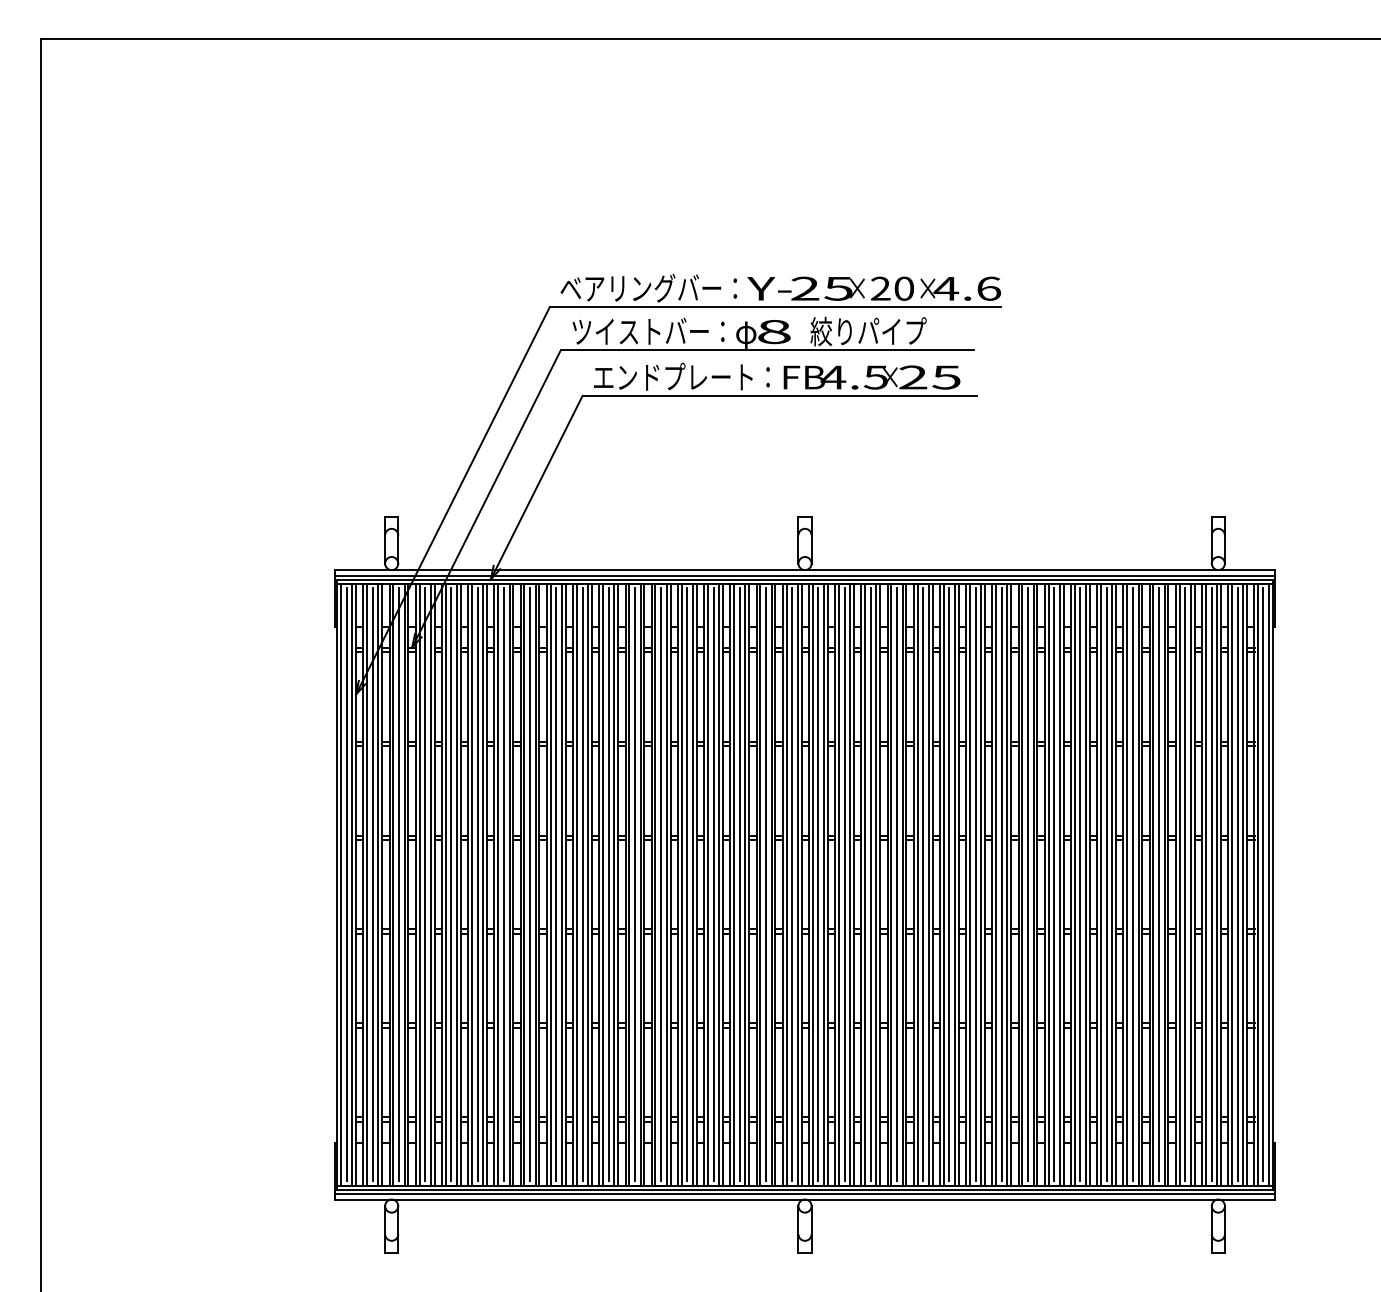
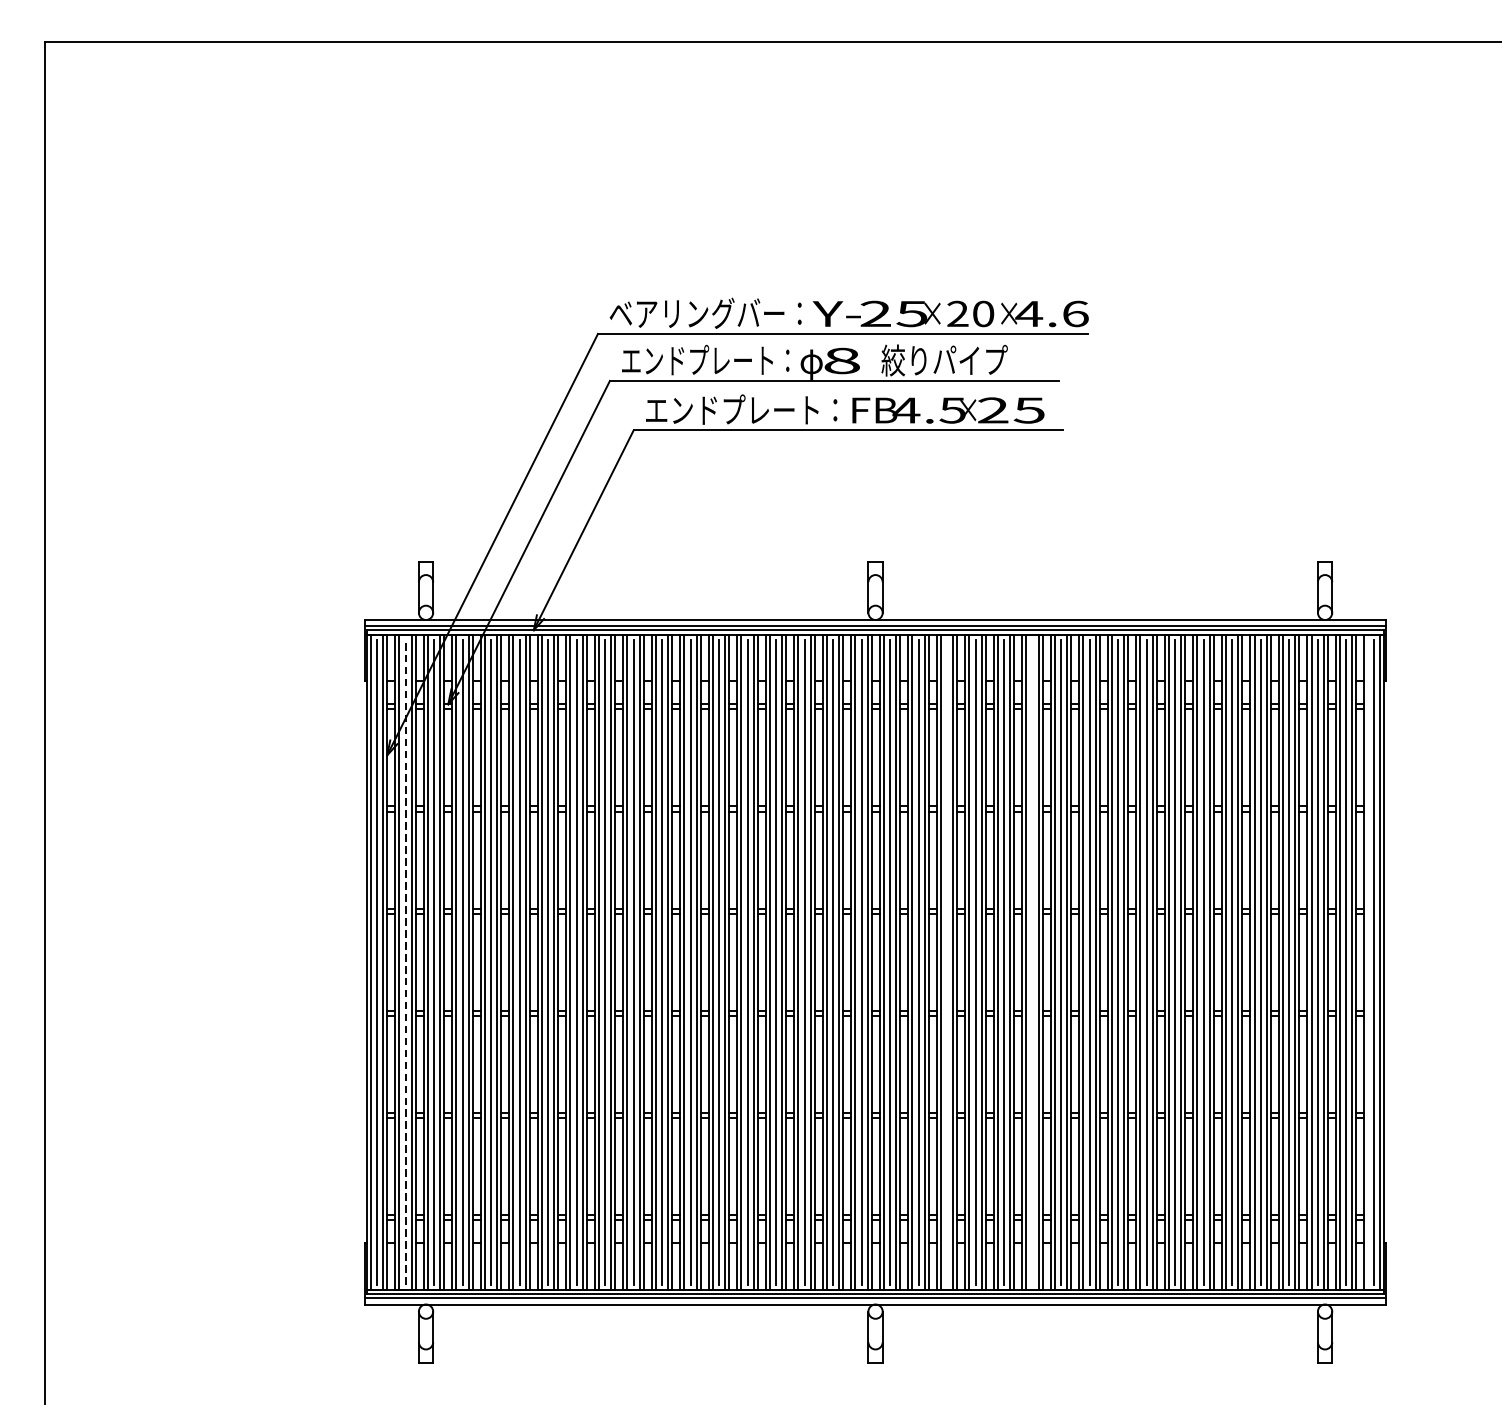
text: (648, 331) -> (705, 360), ツイストバー： -> エンドプレート：
line: (372, 884) -> (405, 961), solid -> dashed
line: (870, 884) -> (946, 961), removed
line: (949, 884) -> (1032, 961), removed
line: (1257, 884) -> (1367, 961), removed

